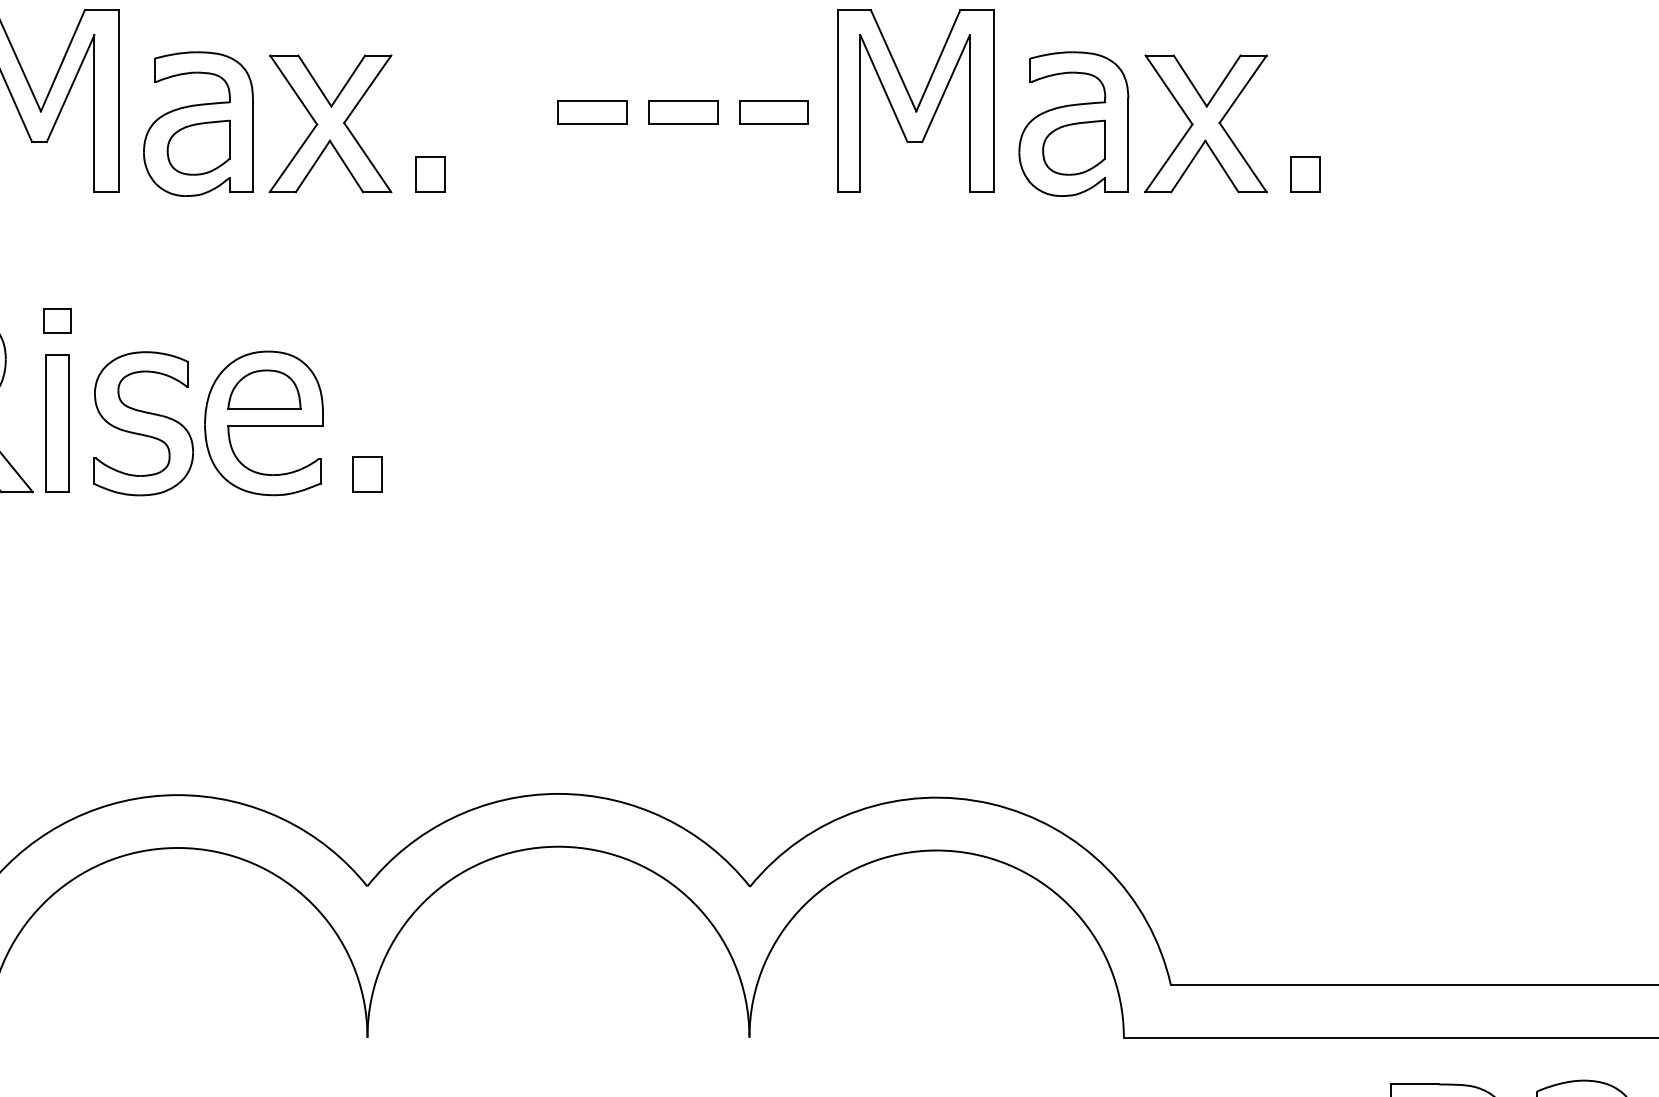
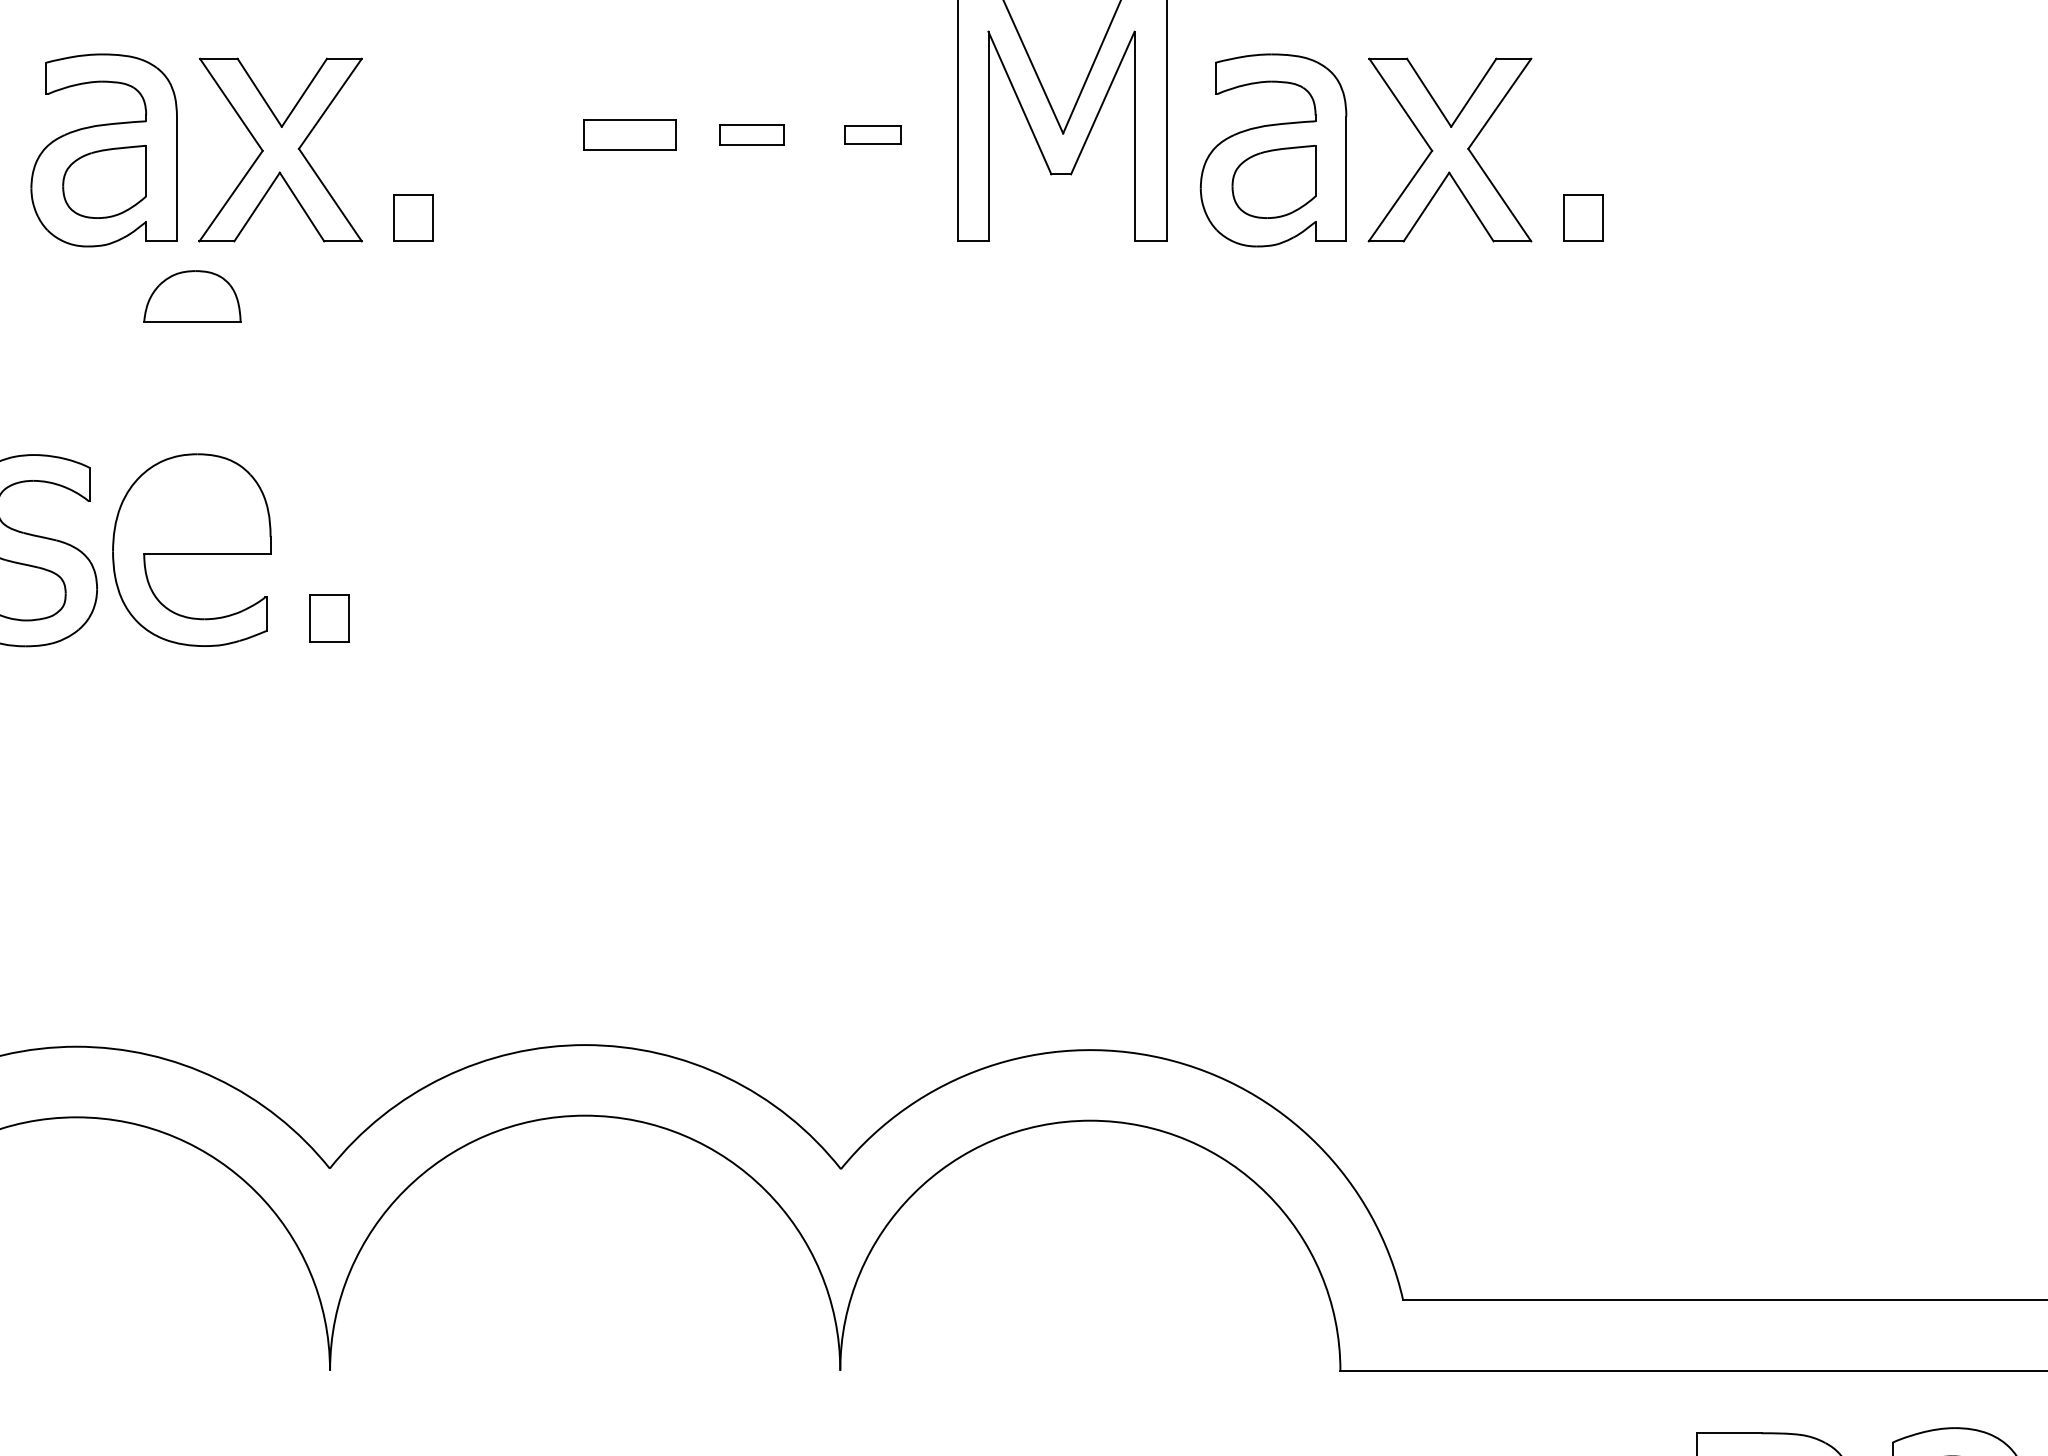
part: (683, 112) -> (752, 134), size x0.7
part: (773, 112) -> (872, 134), size x0.6
part: (264, 389) -> (192, 296), moved

